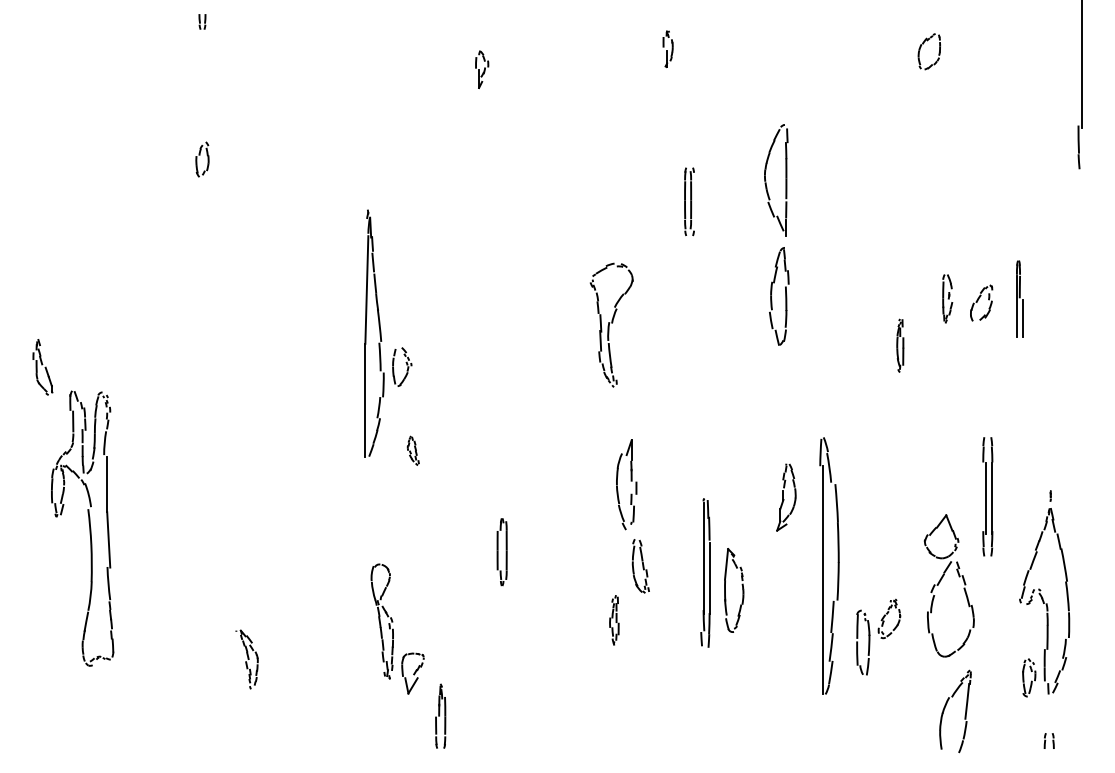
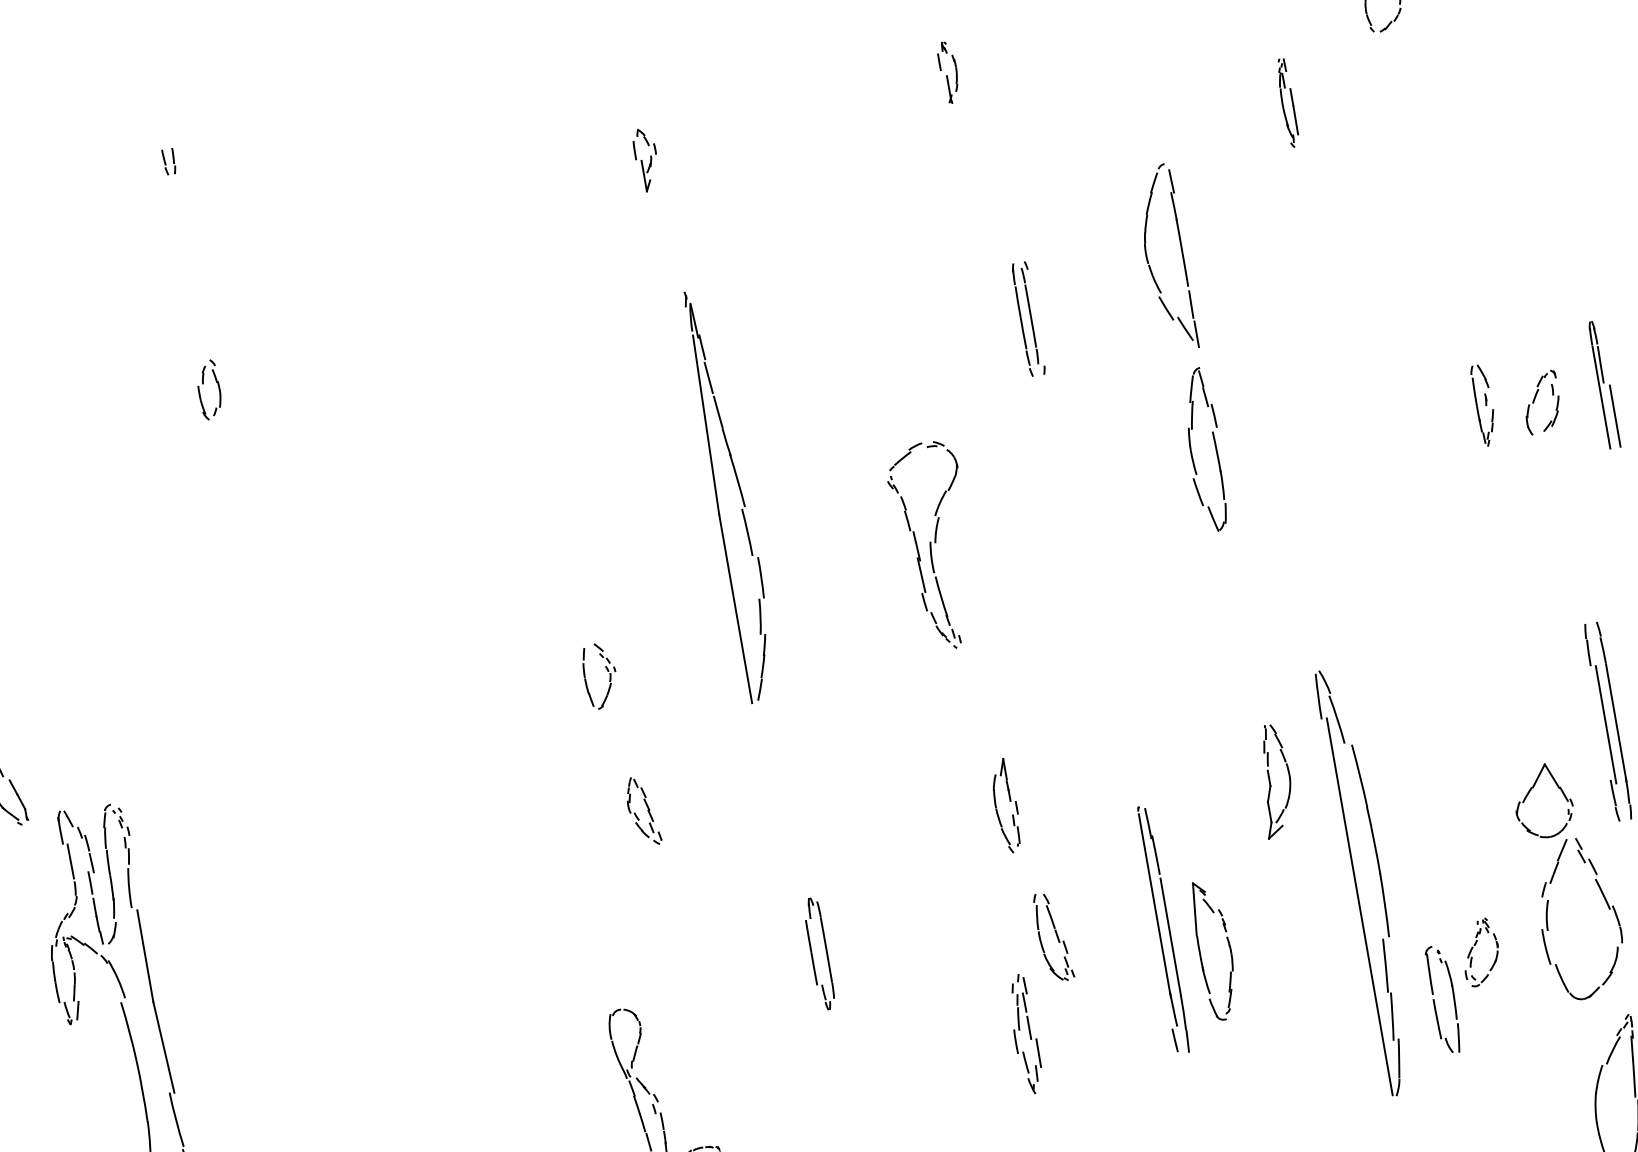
part: (374, 333) -> (731, 495), moved
part: (900, 345) -> (1287, 102), moved
part: (413, 450) -> (643, 811), size x1.43
part: (626, 484) -> (1005, 805), size x0.62
part: (614, 620) -> (1025, 1034), size x1.43

